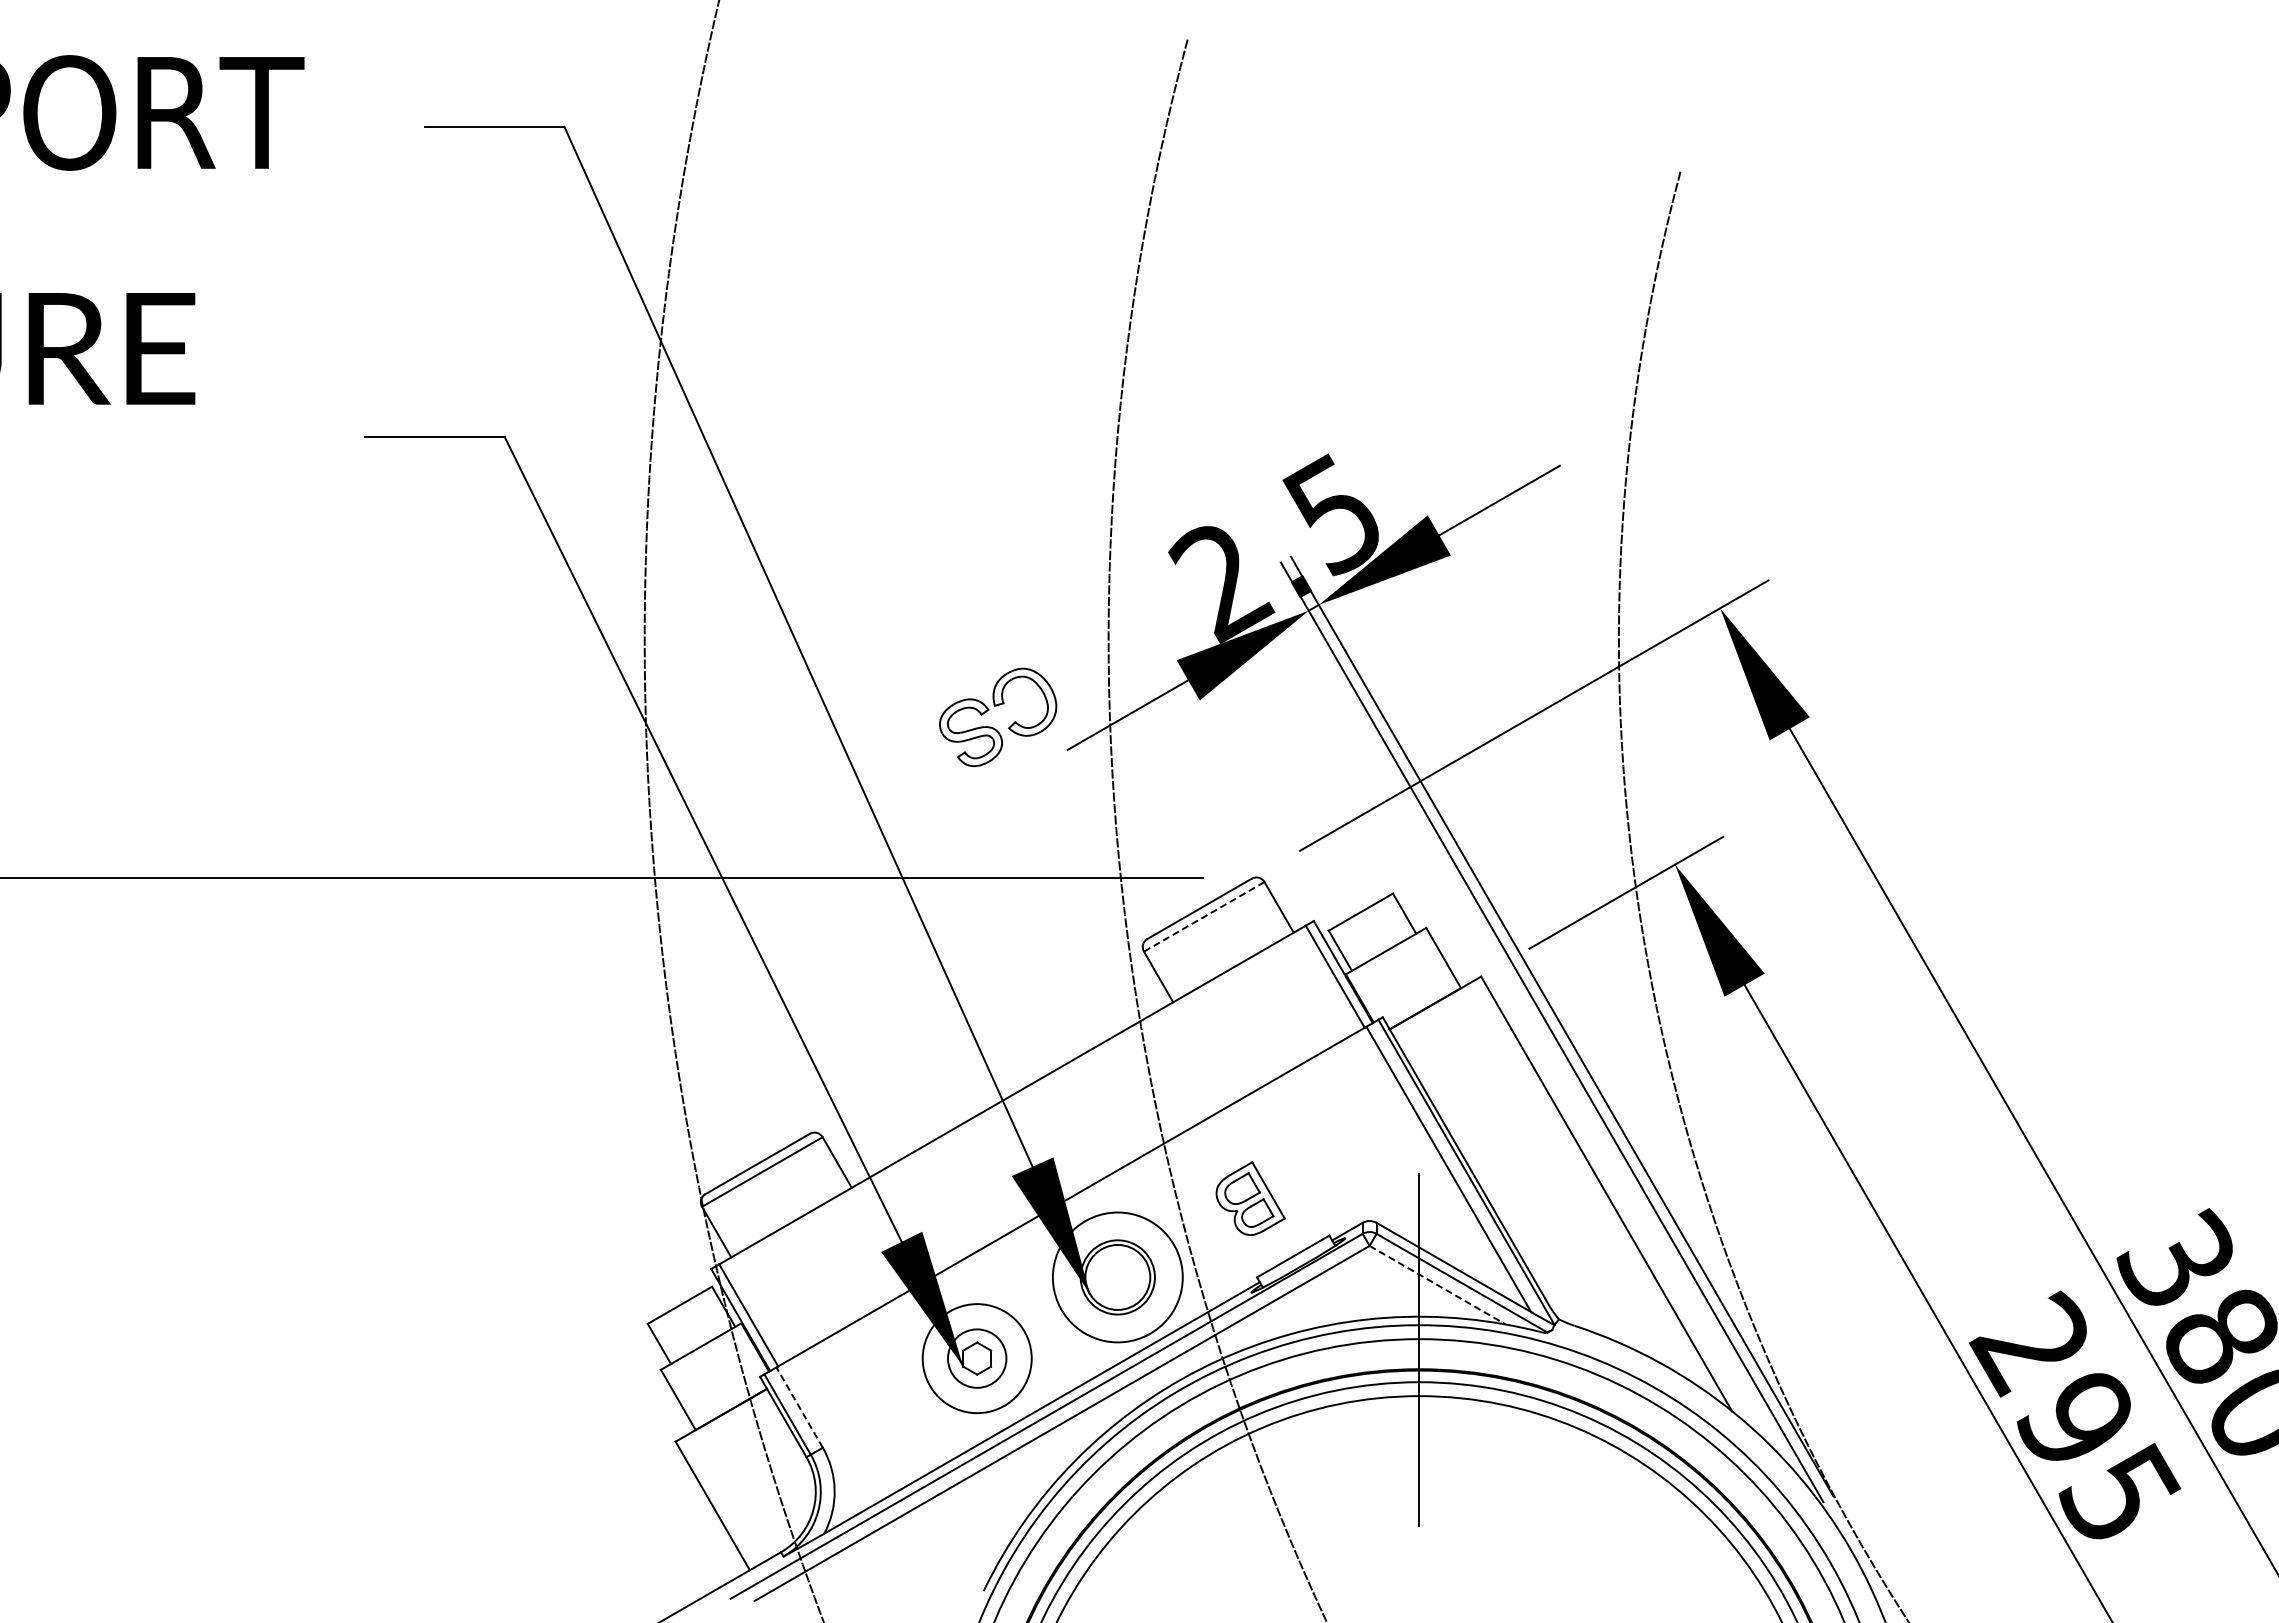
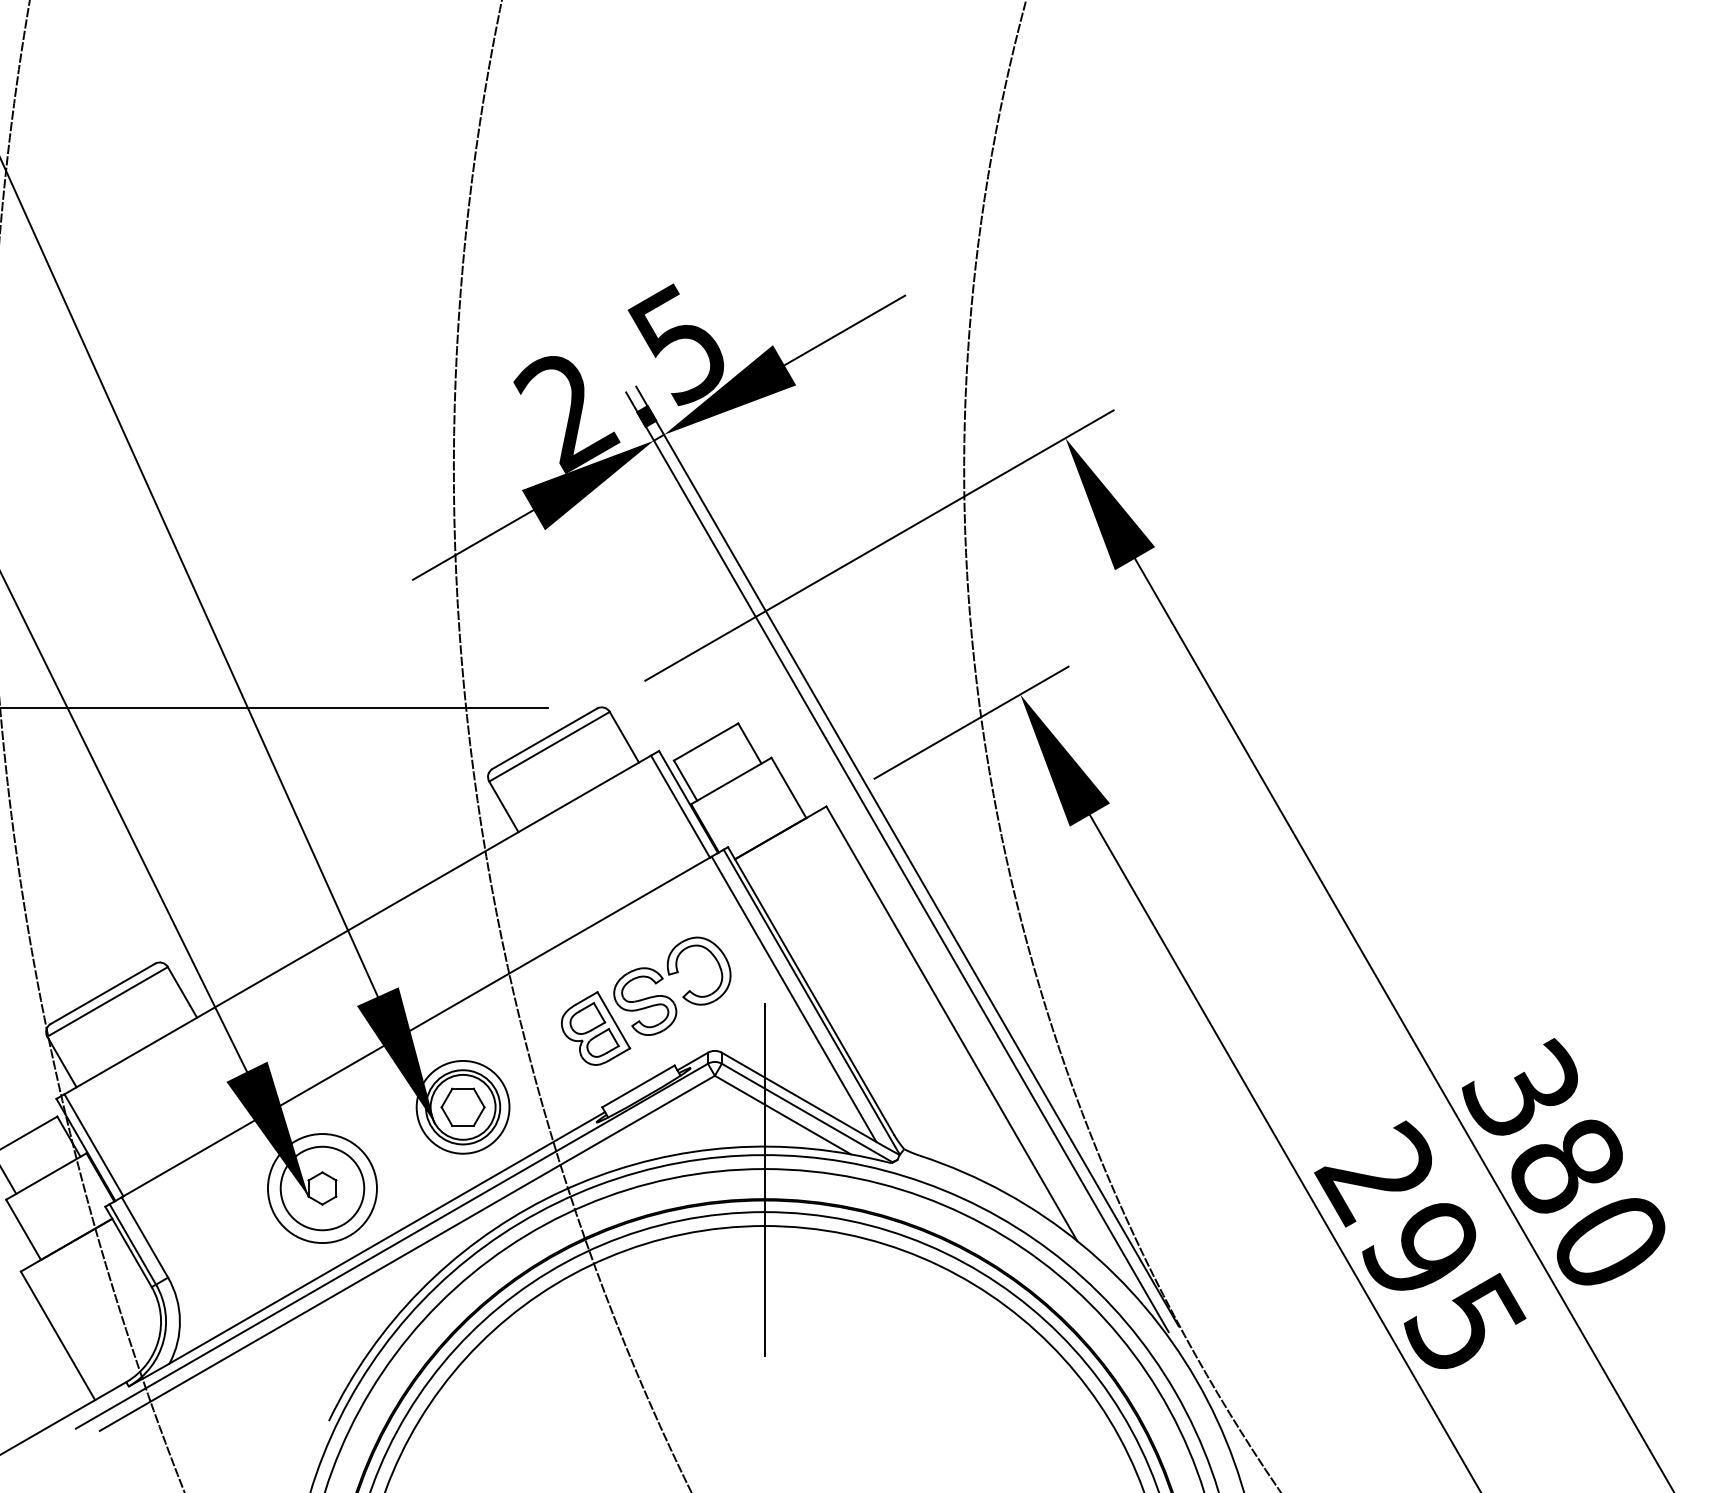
part: (996, 706) -> (670, 975), moved
line: (1204, 916) -> (549, 746), dashed -> solid
part: (1117, 1276) -> (462, 1106), added
circle: (1117, 1277) -> (462, 1107), size x0.71
line: (1437, 1285) -> (782, 1115), dashed -> solid
circle: (976, 1358) -> (321, 1188), size x1.43
line: (799, 1407) -> (144, 1237), dashed -> solid

